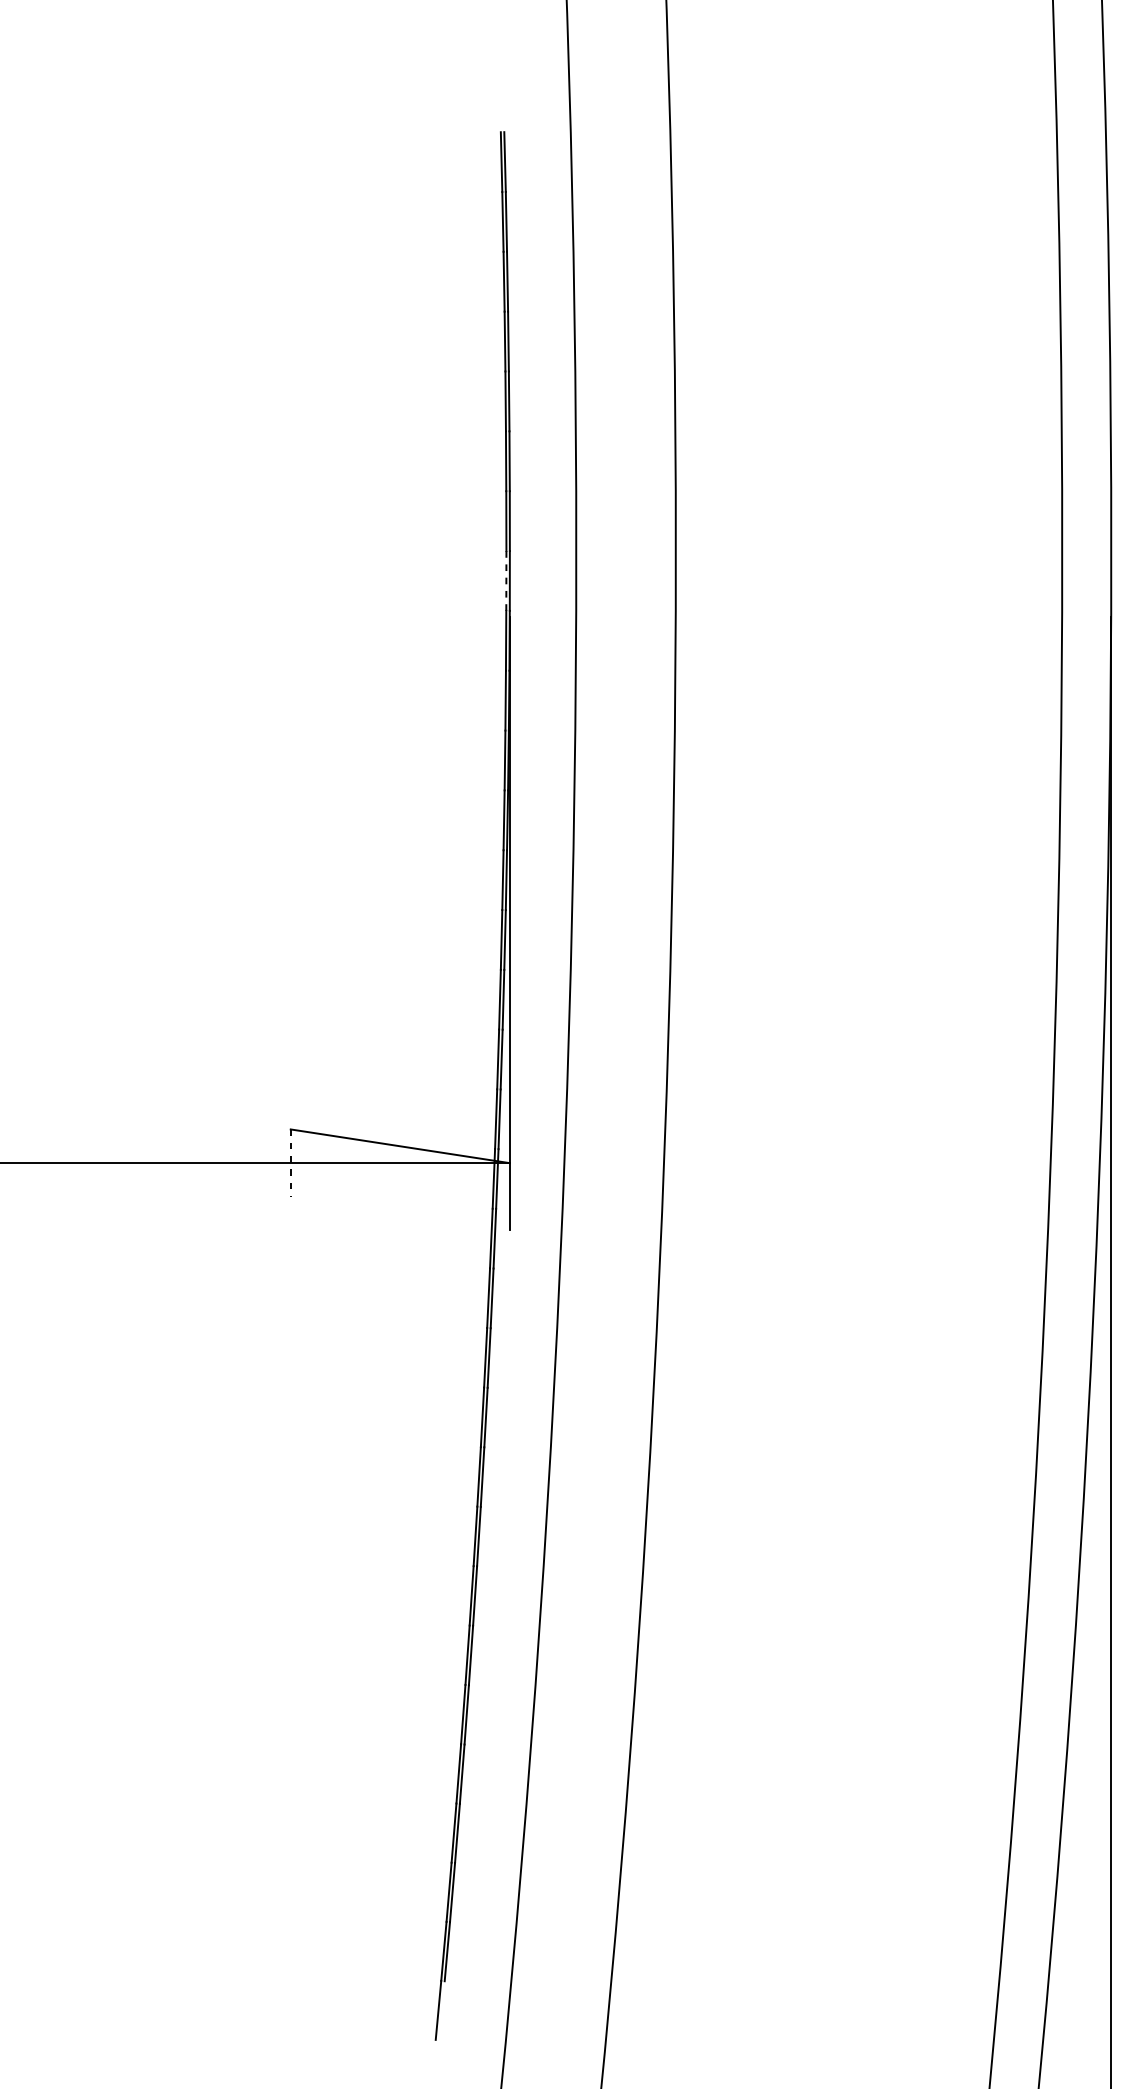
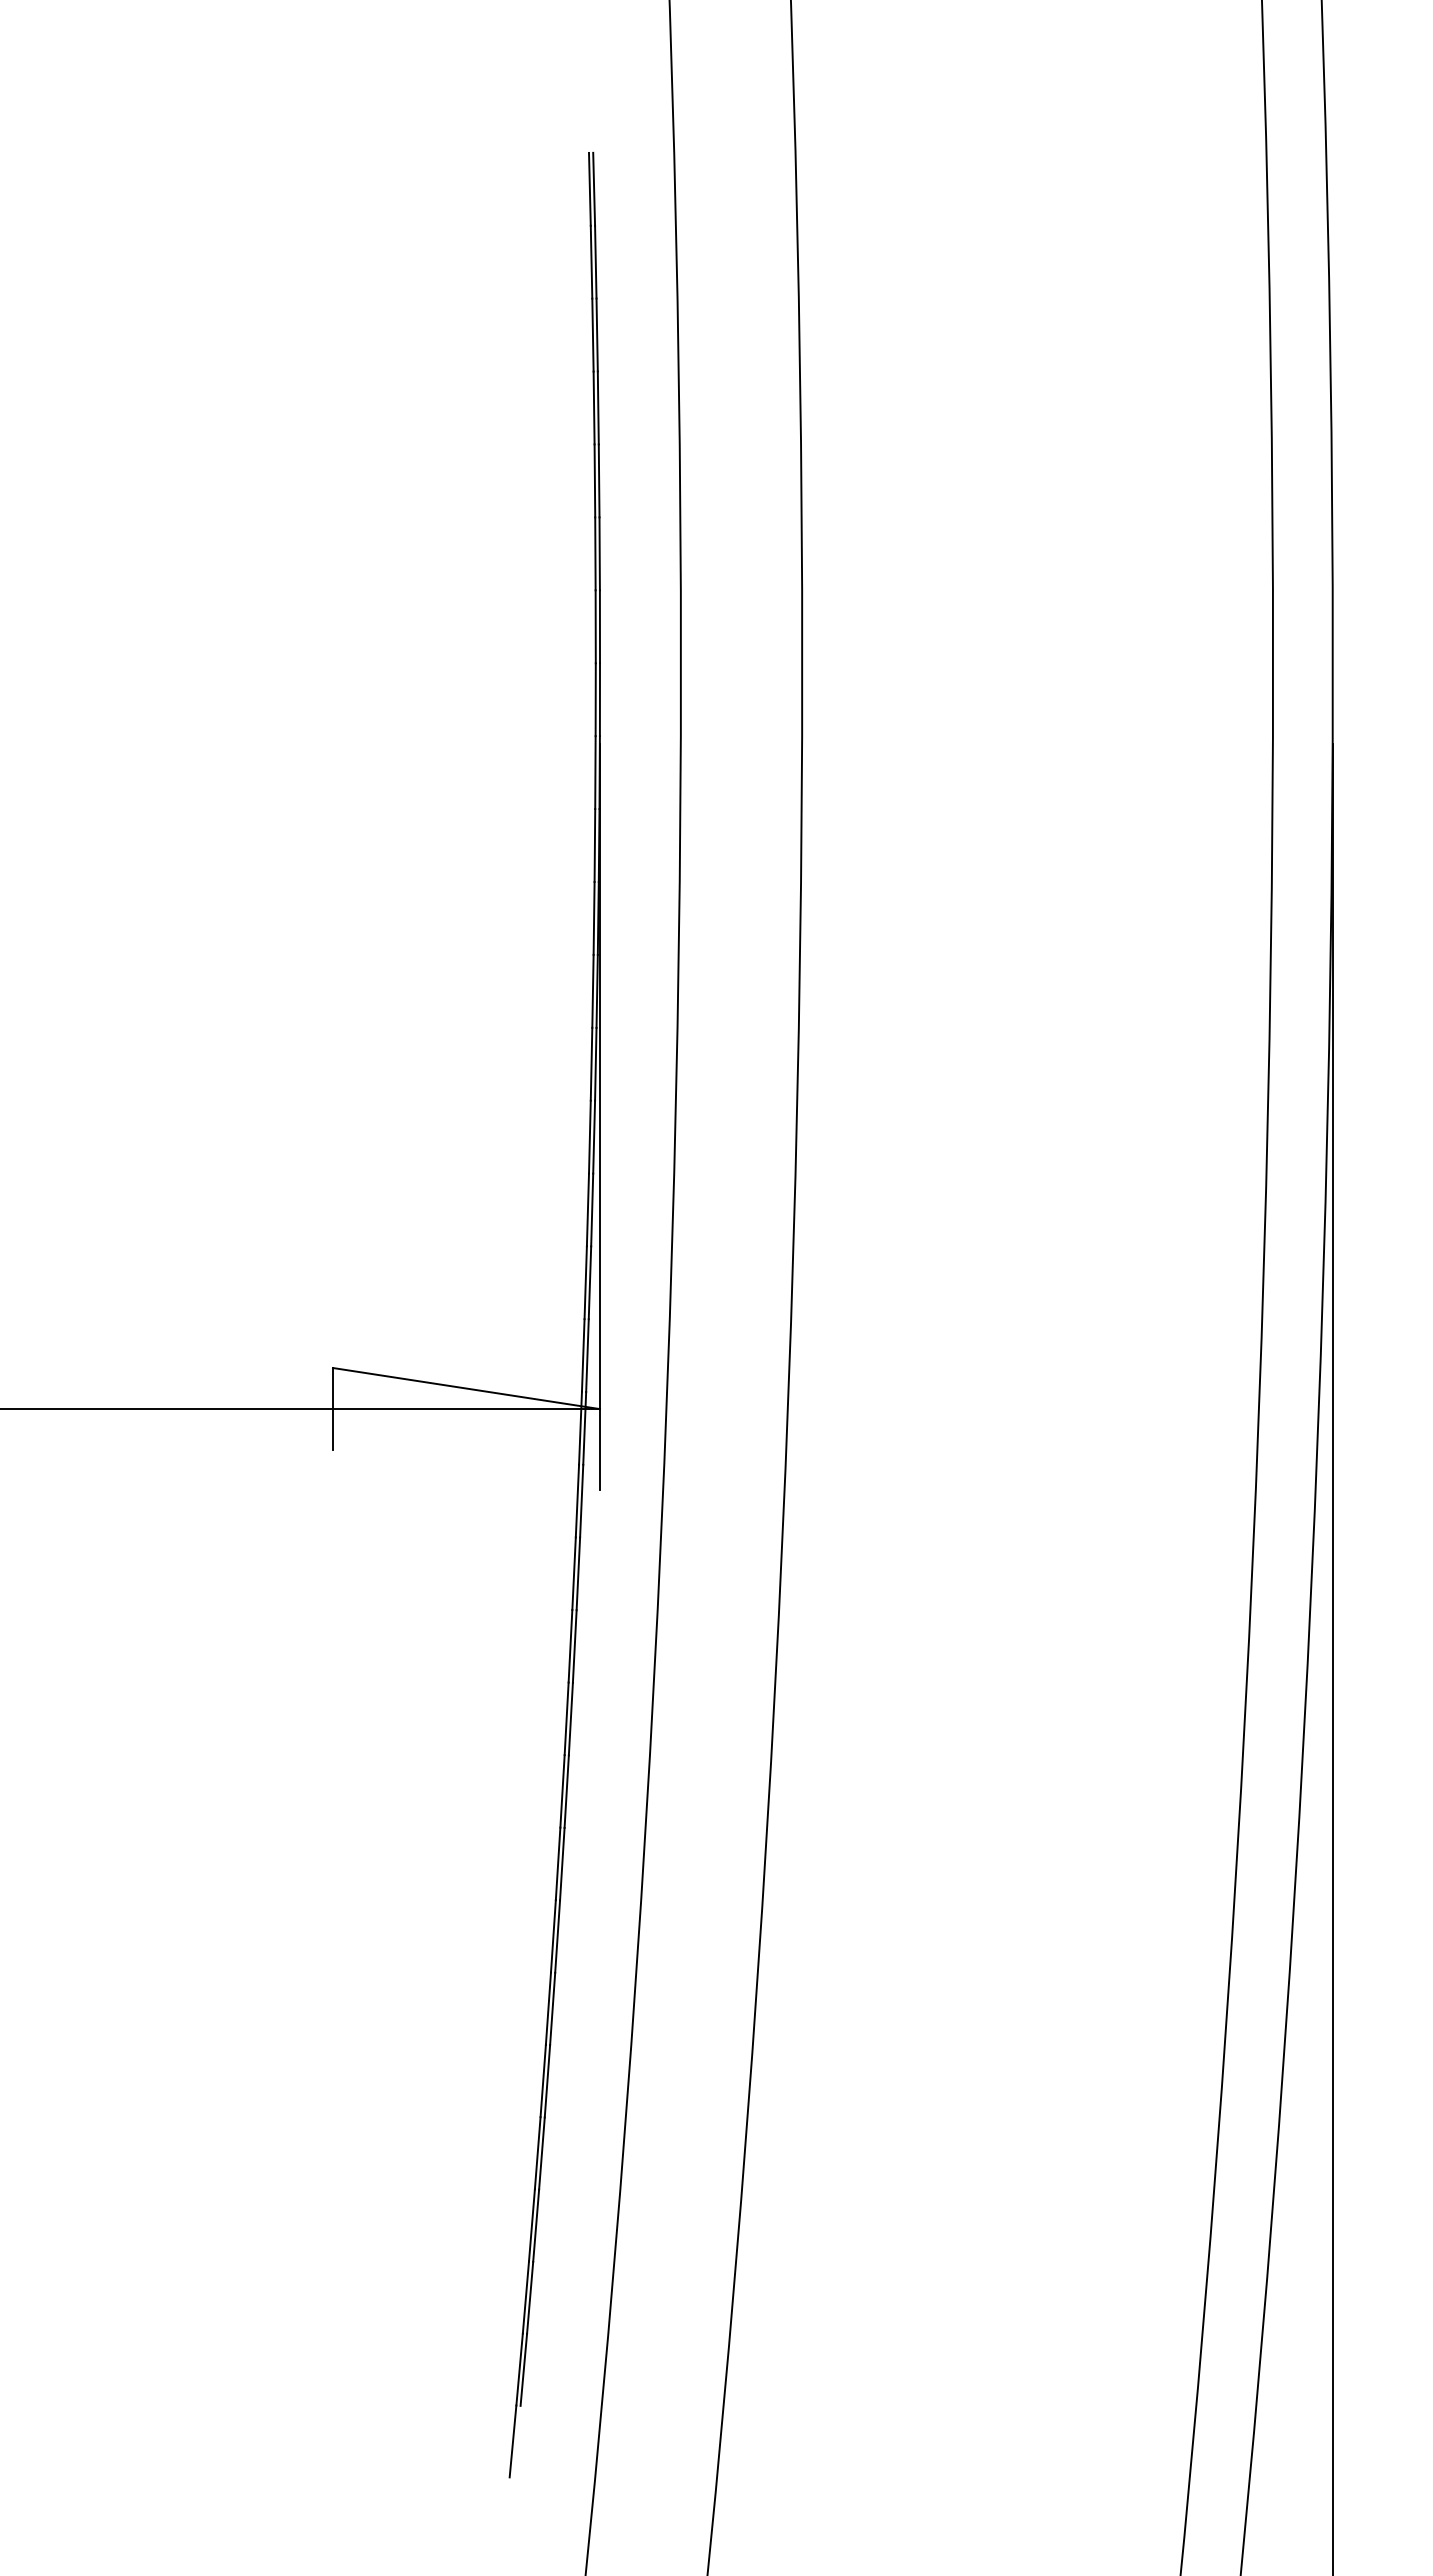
line: (506, 580) -> (595, 699), dashed -> solid
line: (290, 1163) -> (332, 1409), dashed -> solid

